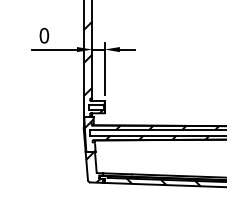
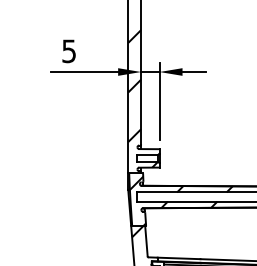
text: (44, 35) -> (69, 50), 0 -> 5

